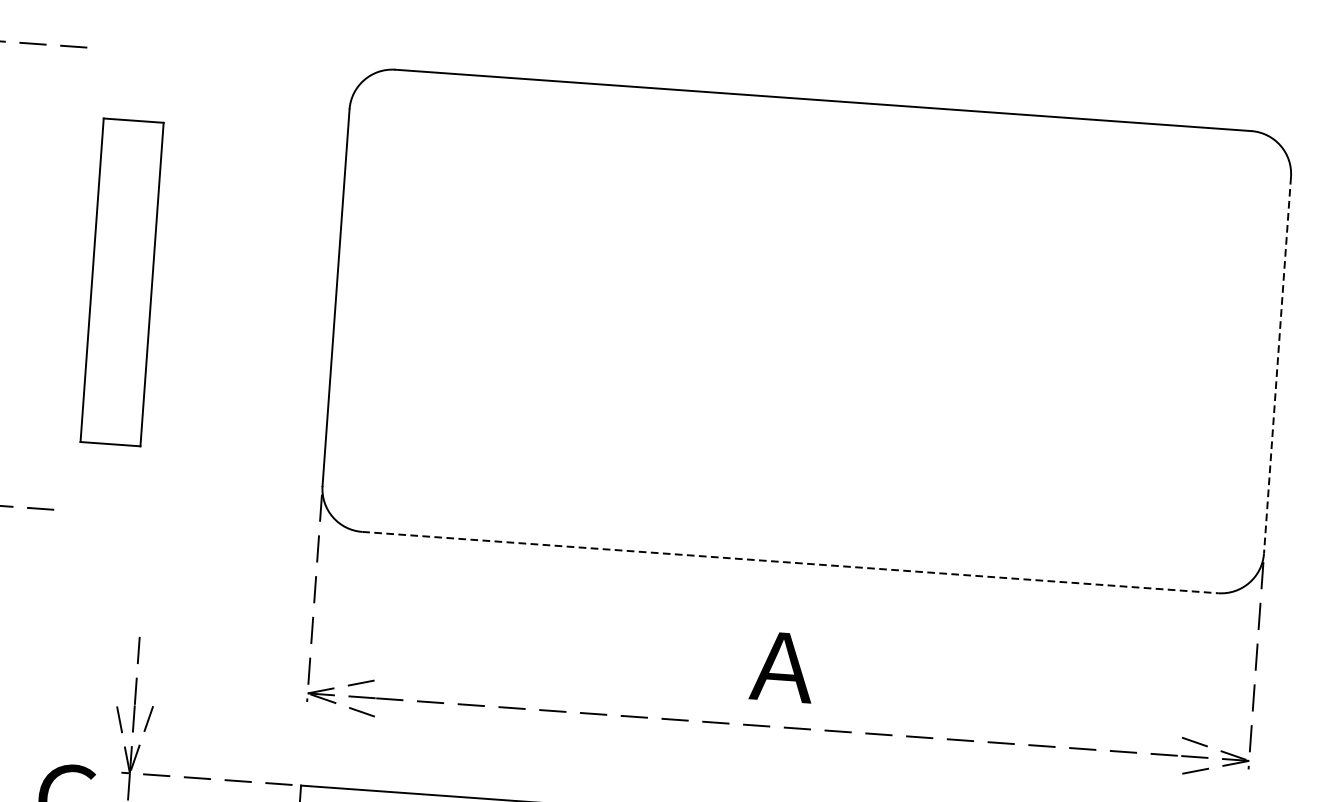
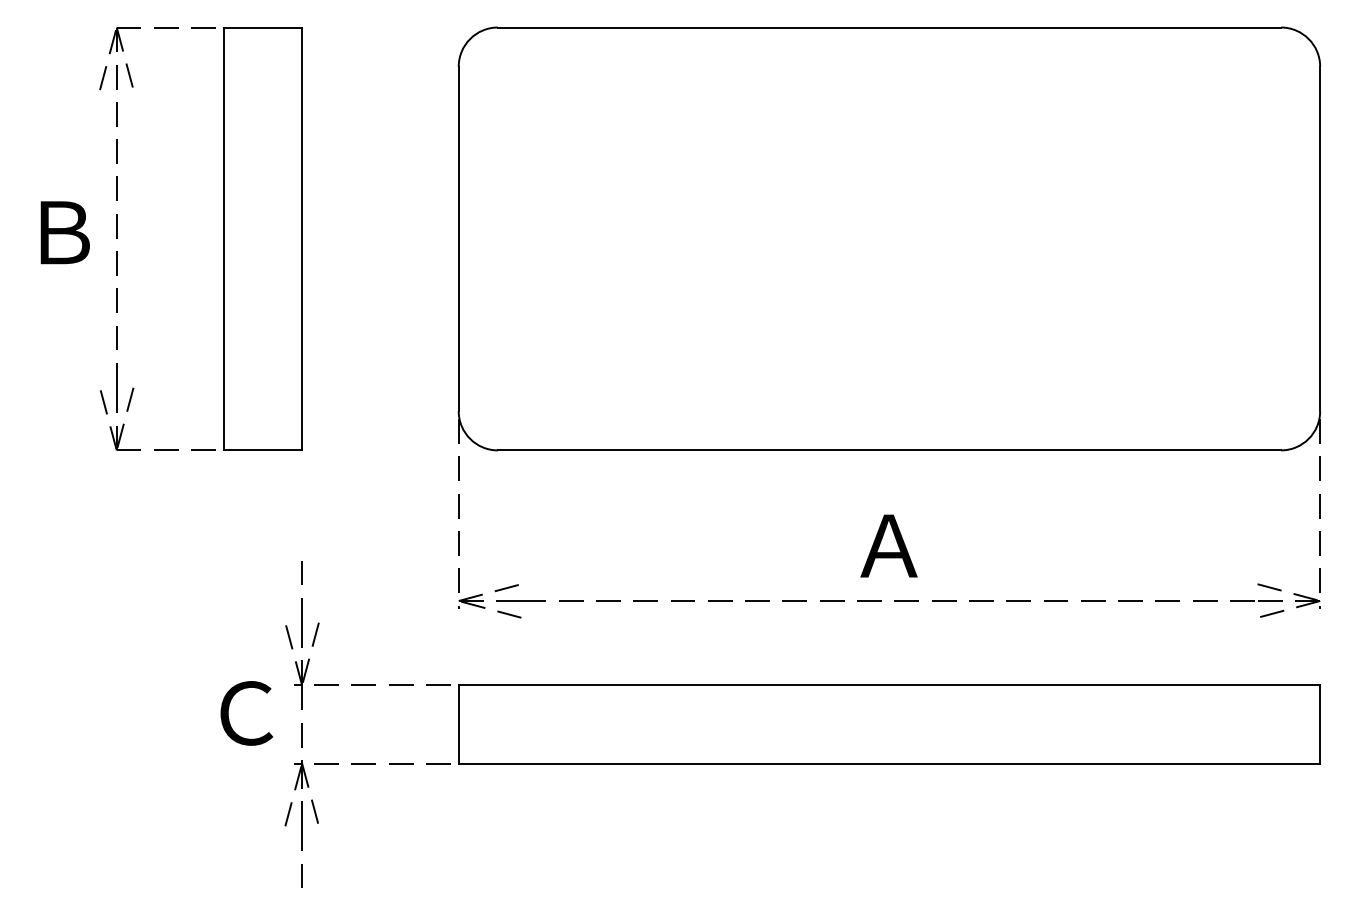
part: (121, 281) -> (262, 238), size x1.43
line: (1277, 365) -> (1320, 239), dashed -> solid
line: (790, 562) -> (889, 450), dashed -> solid

